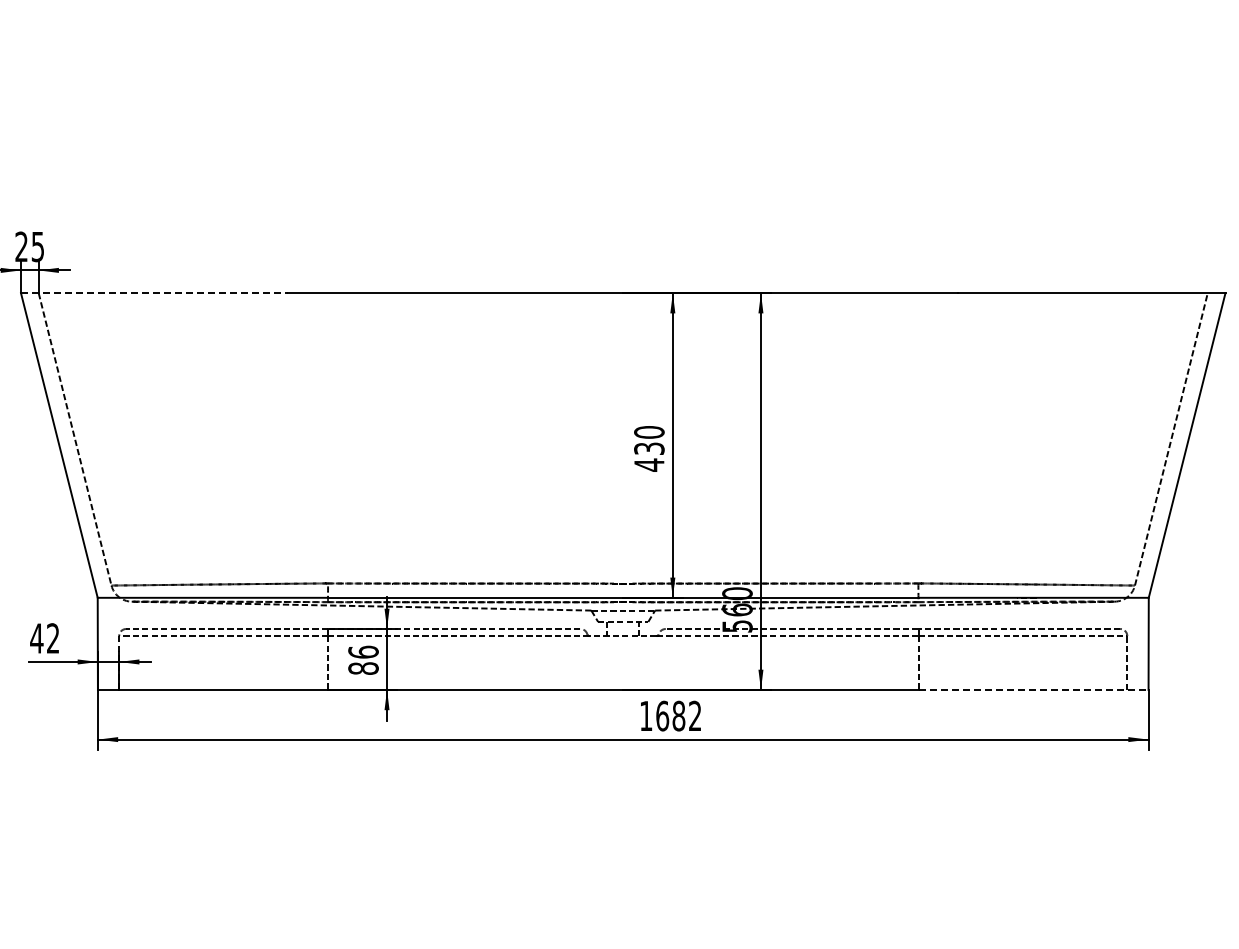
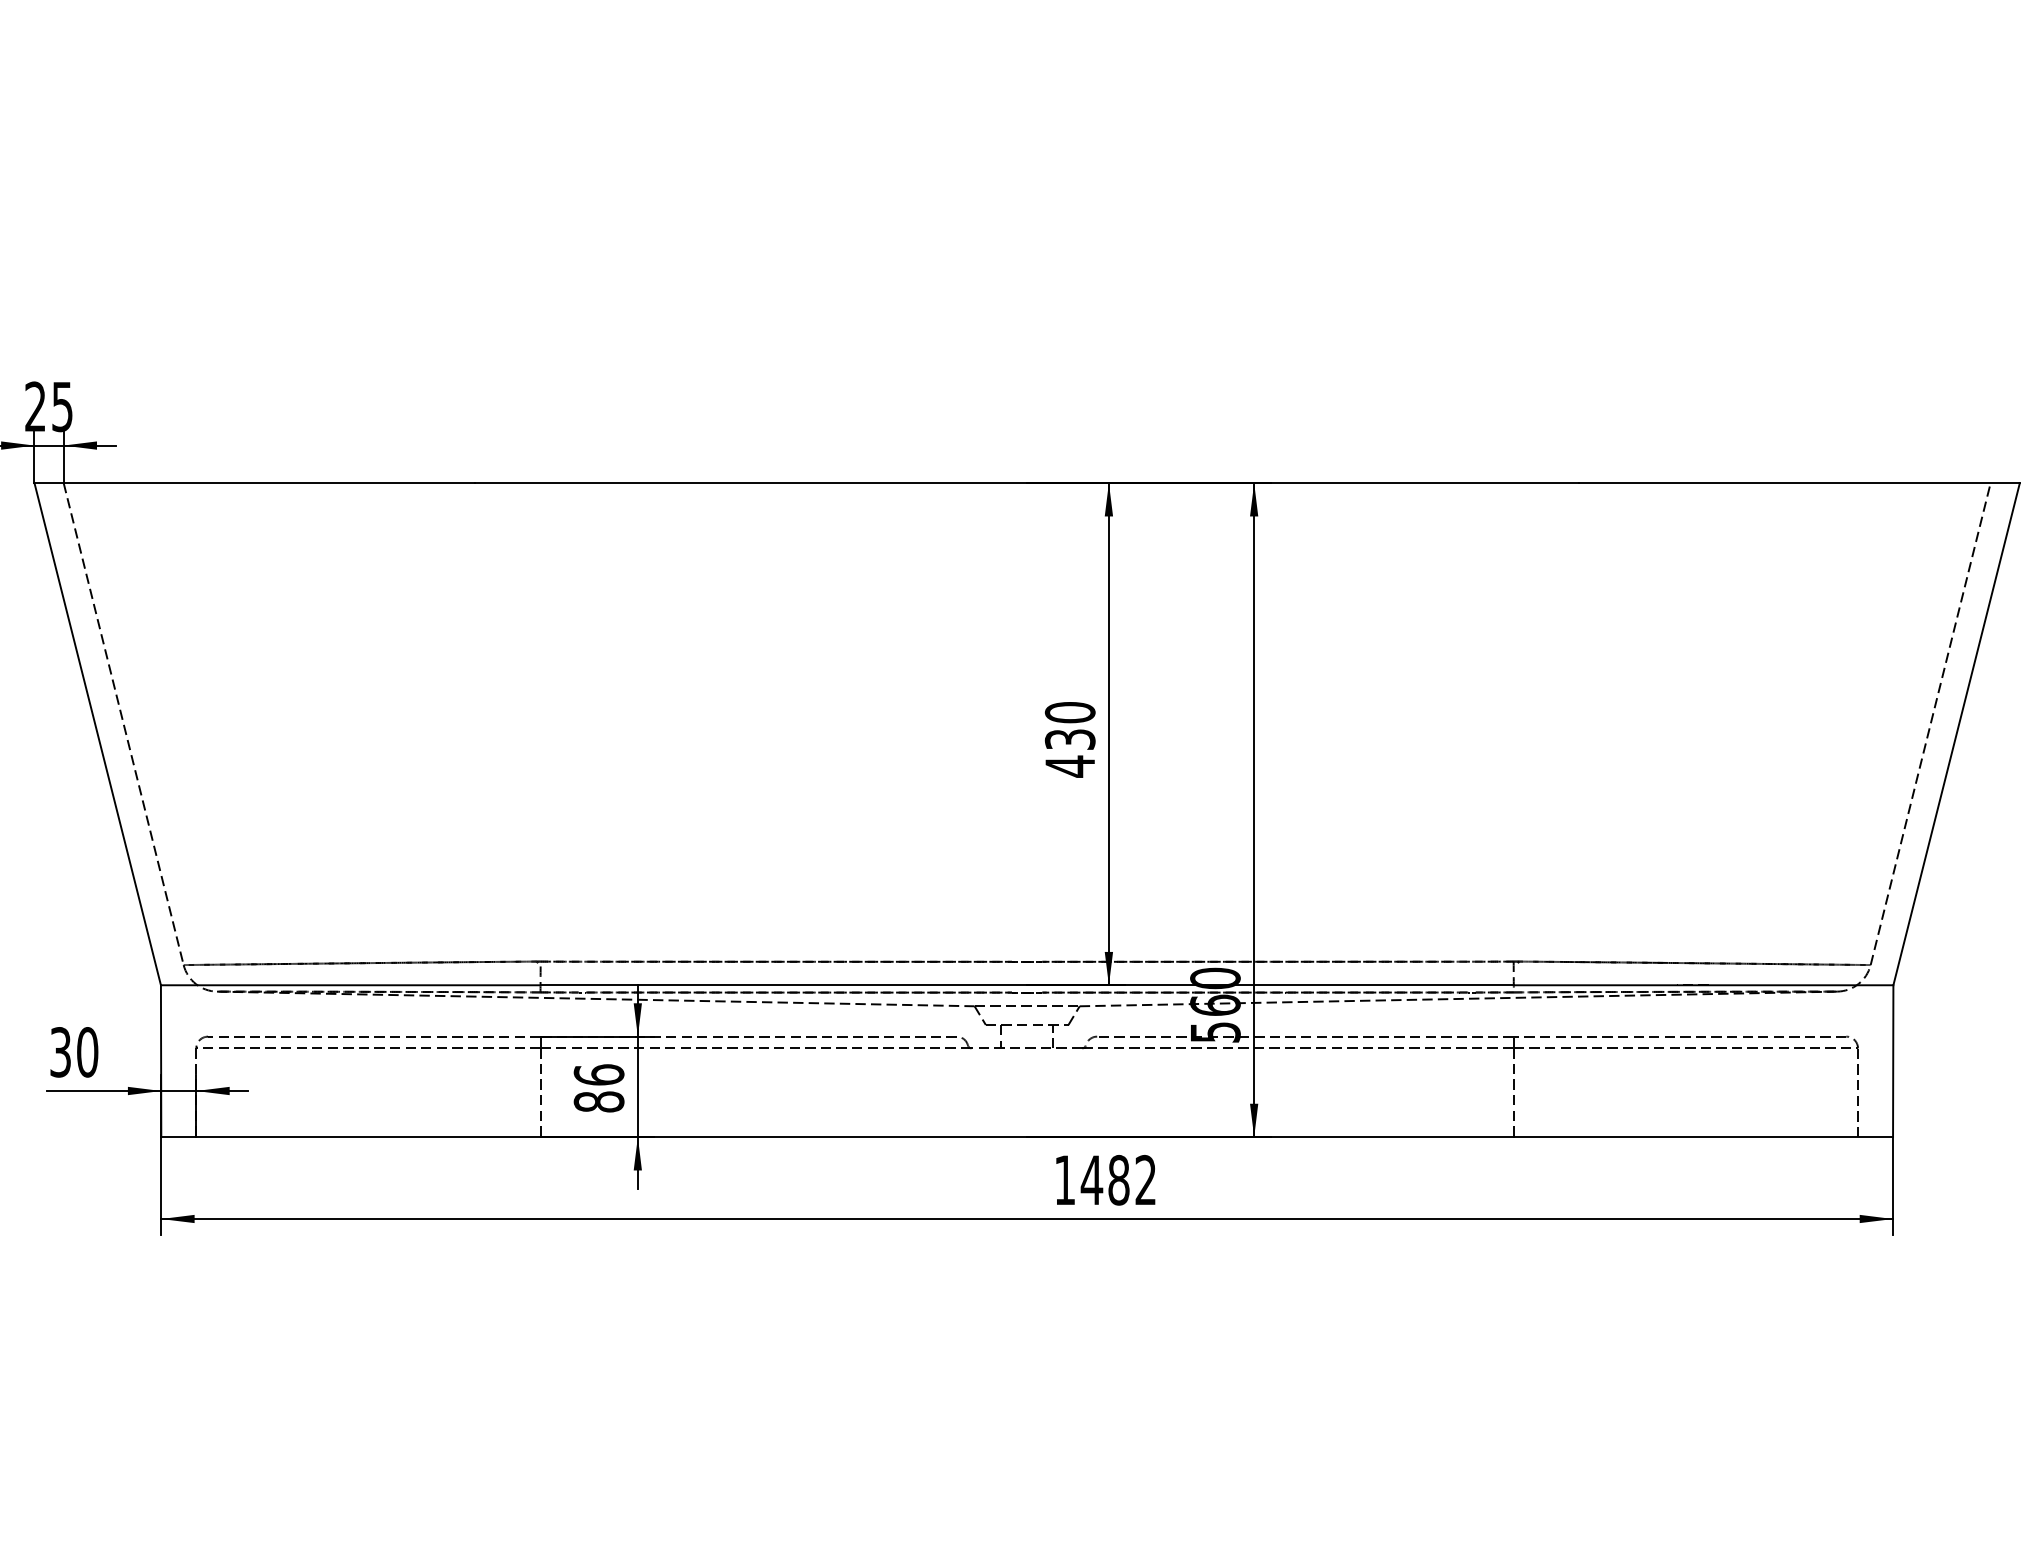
line: (154, 293) -> (254, 483), dashed -> solid
text: (44, 638) -> (73, 1052), 42 -> 30
line: (1034, 689) -> (1705, 1136), dashed -> solid
text: (662, 715) -> (1091, 1179), 1682 -> 1482

